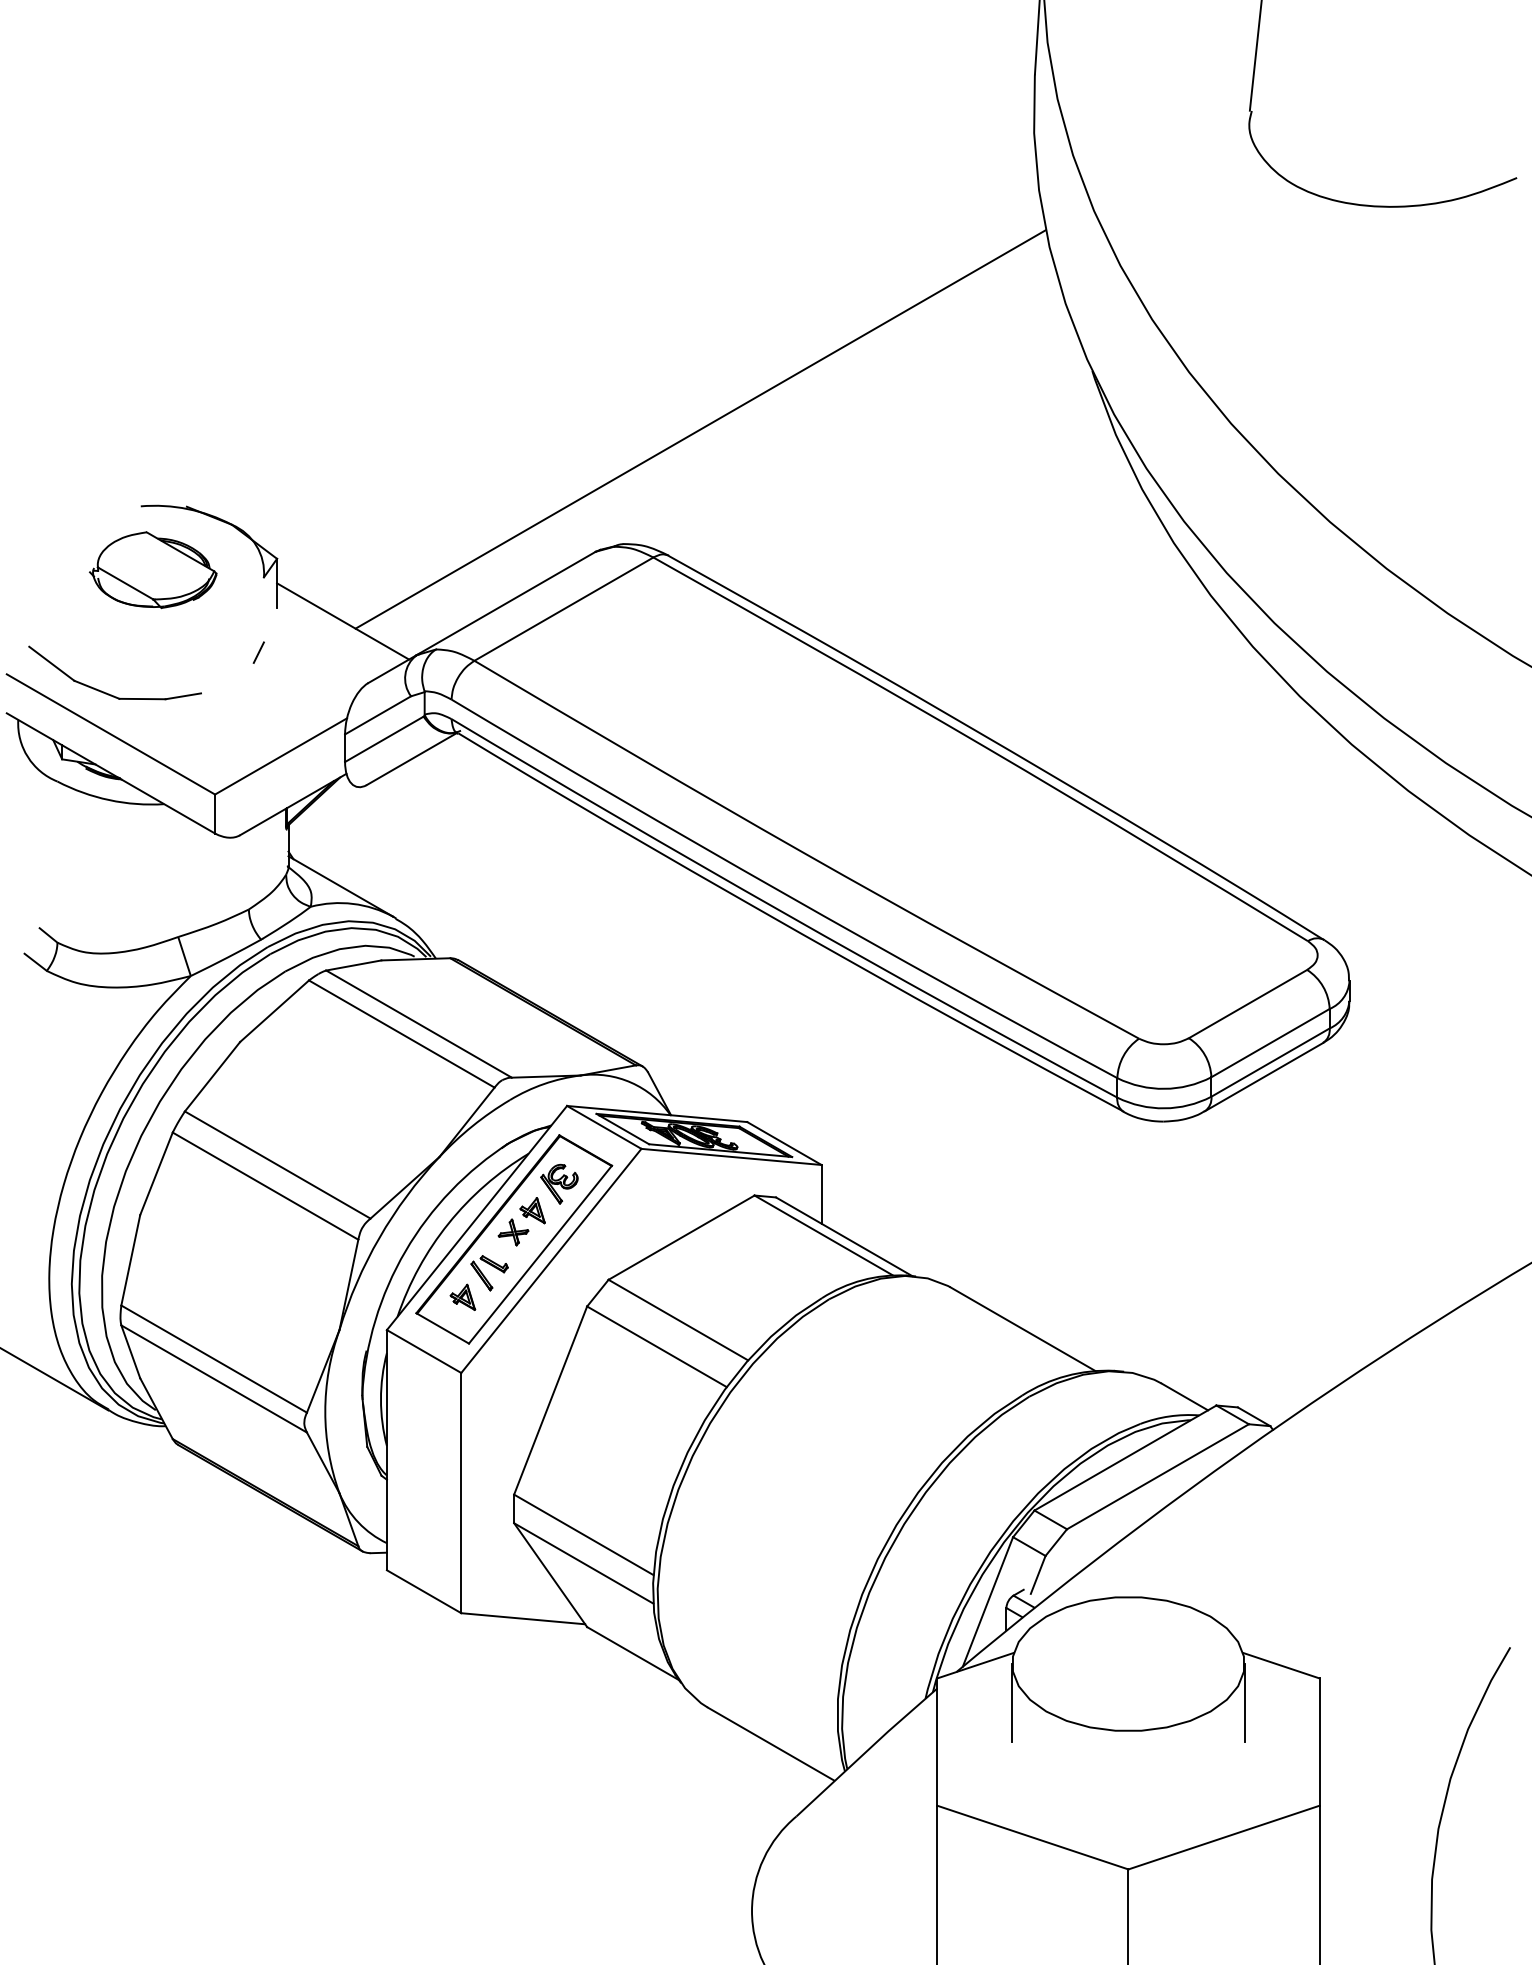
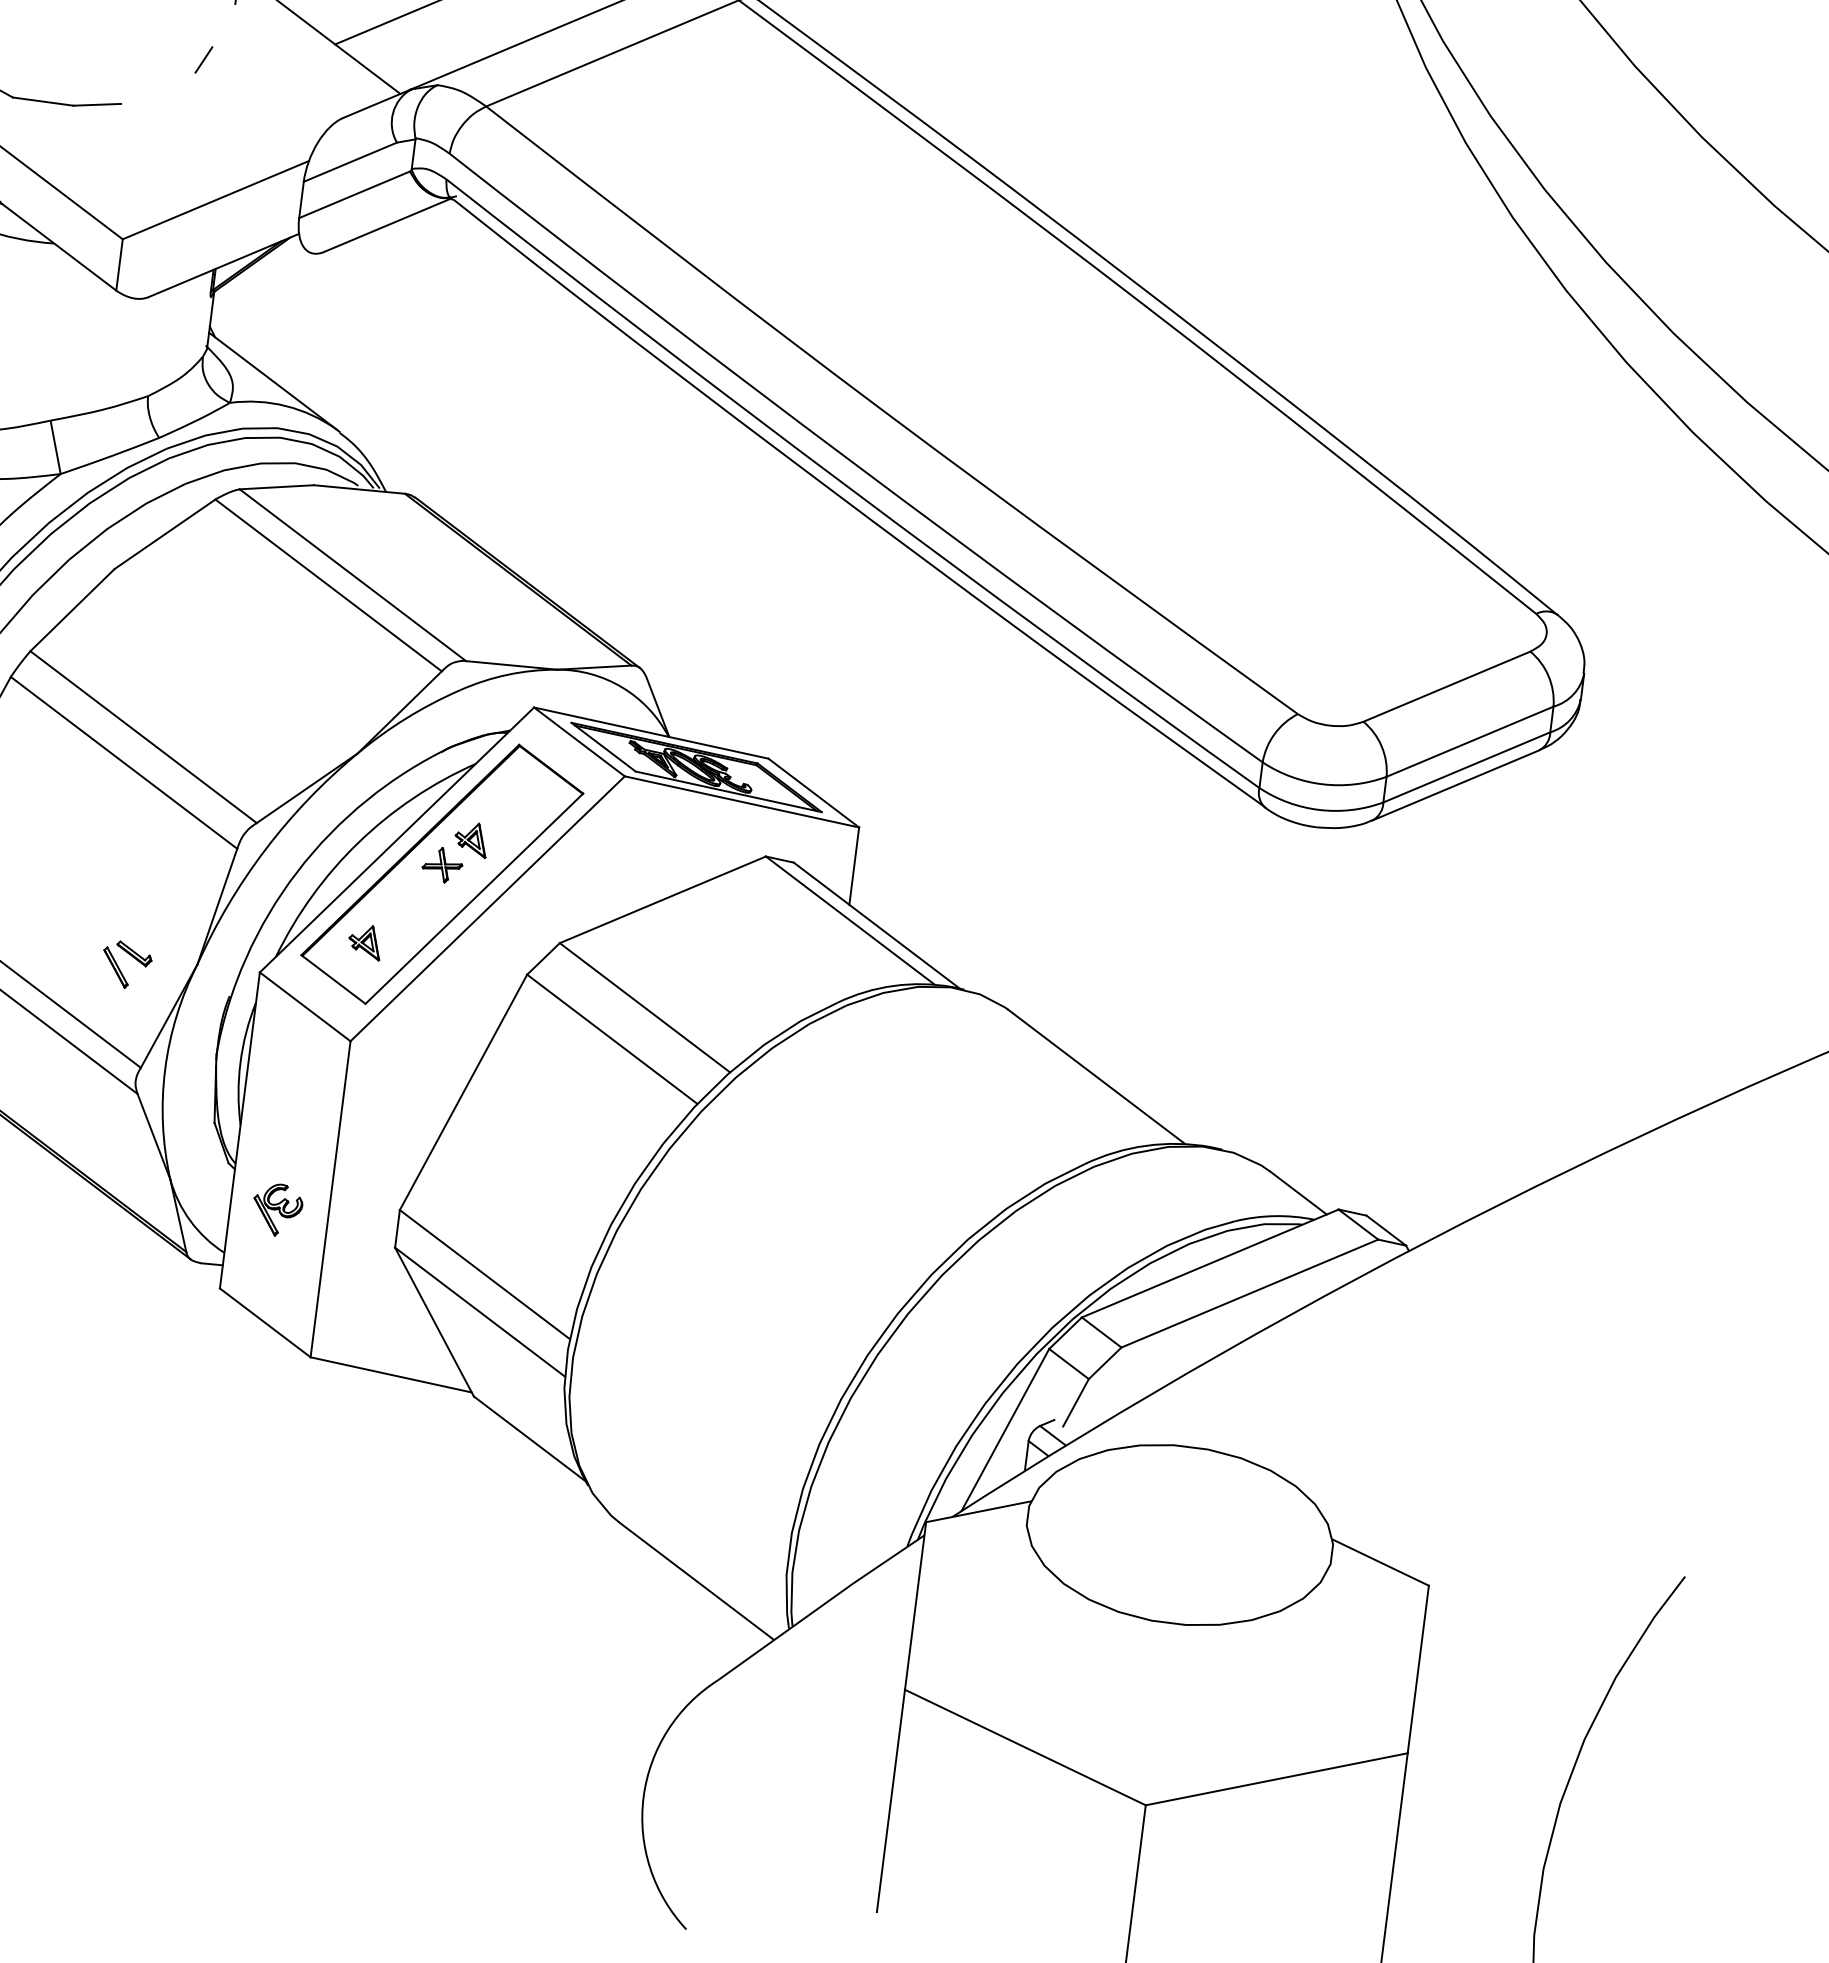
part: (559, 1183) -> (277, 1209), moved
part: (489, 1273) -> (126, 965), moved
line: (1012, 1703) -> (1020, 1567), removed
line: (1244, 1703) -> (1326, 1606), removed

